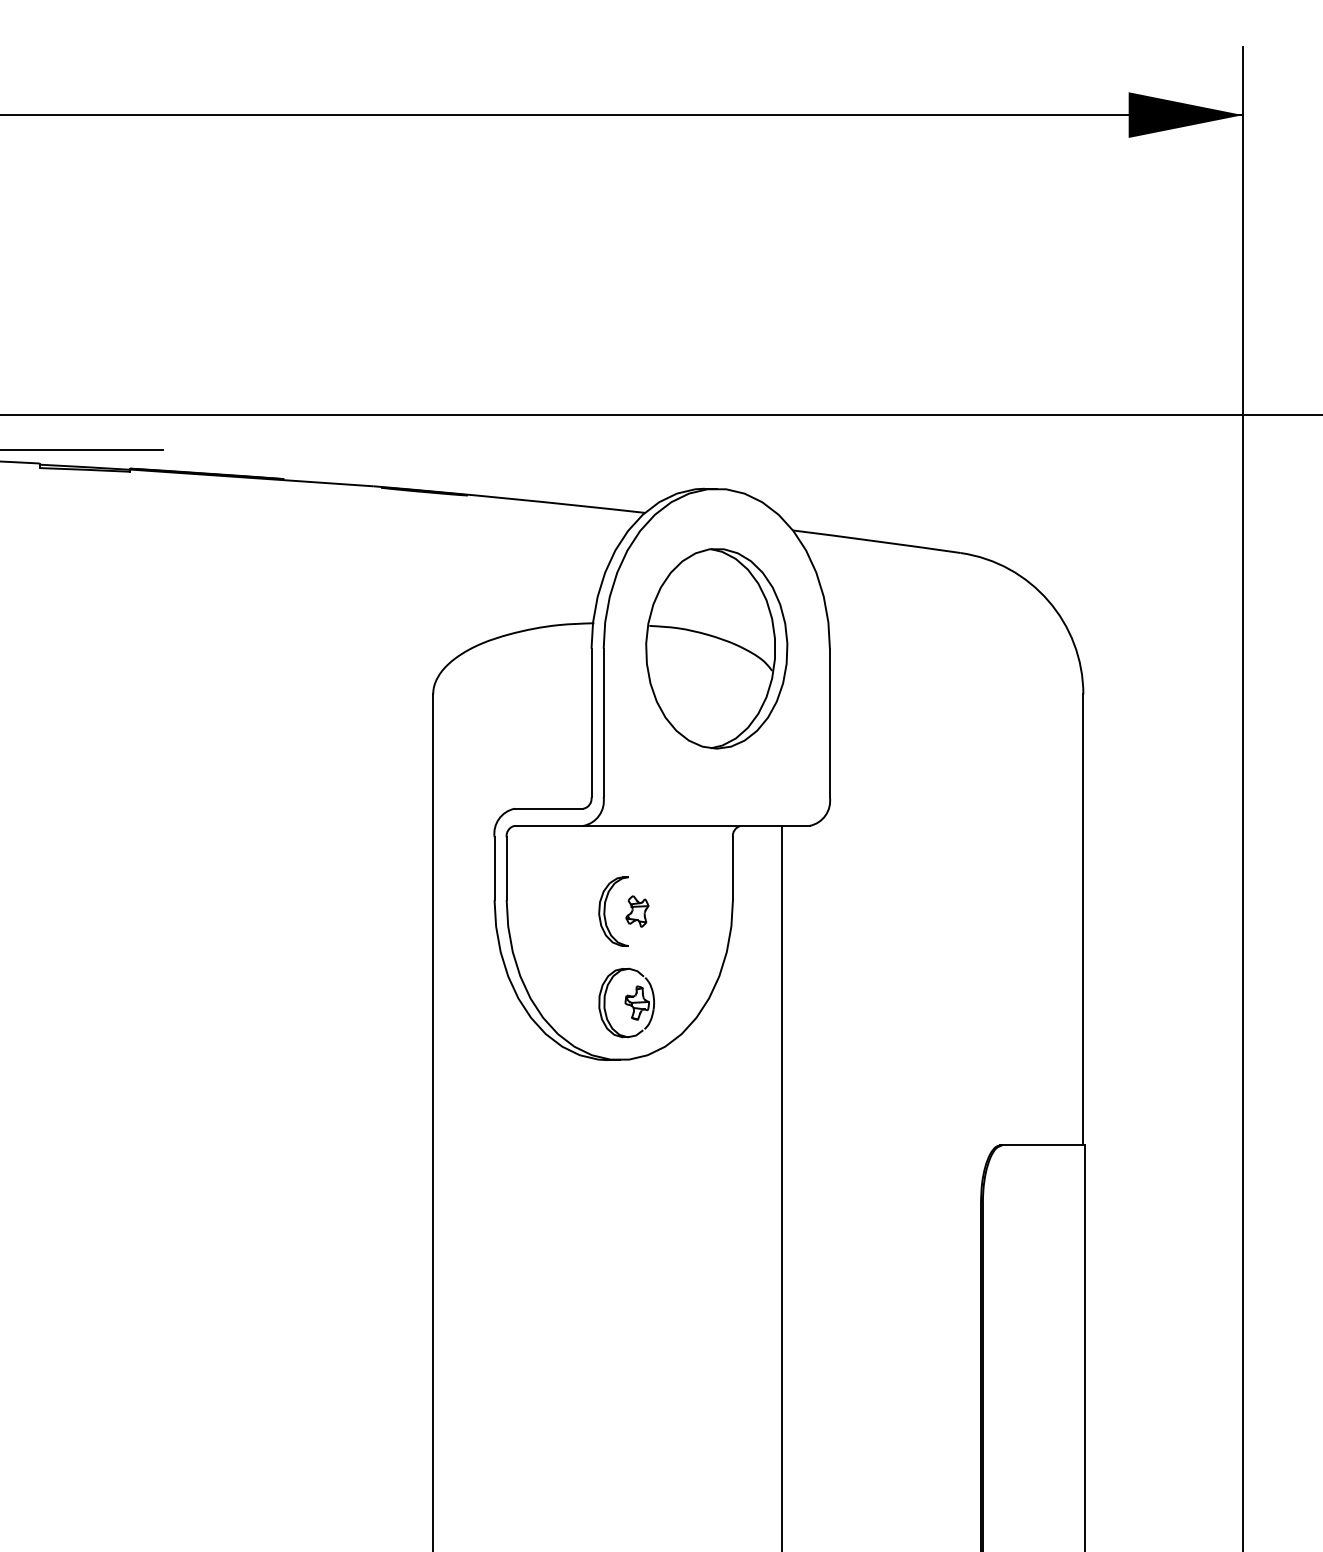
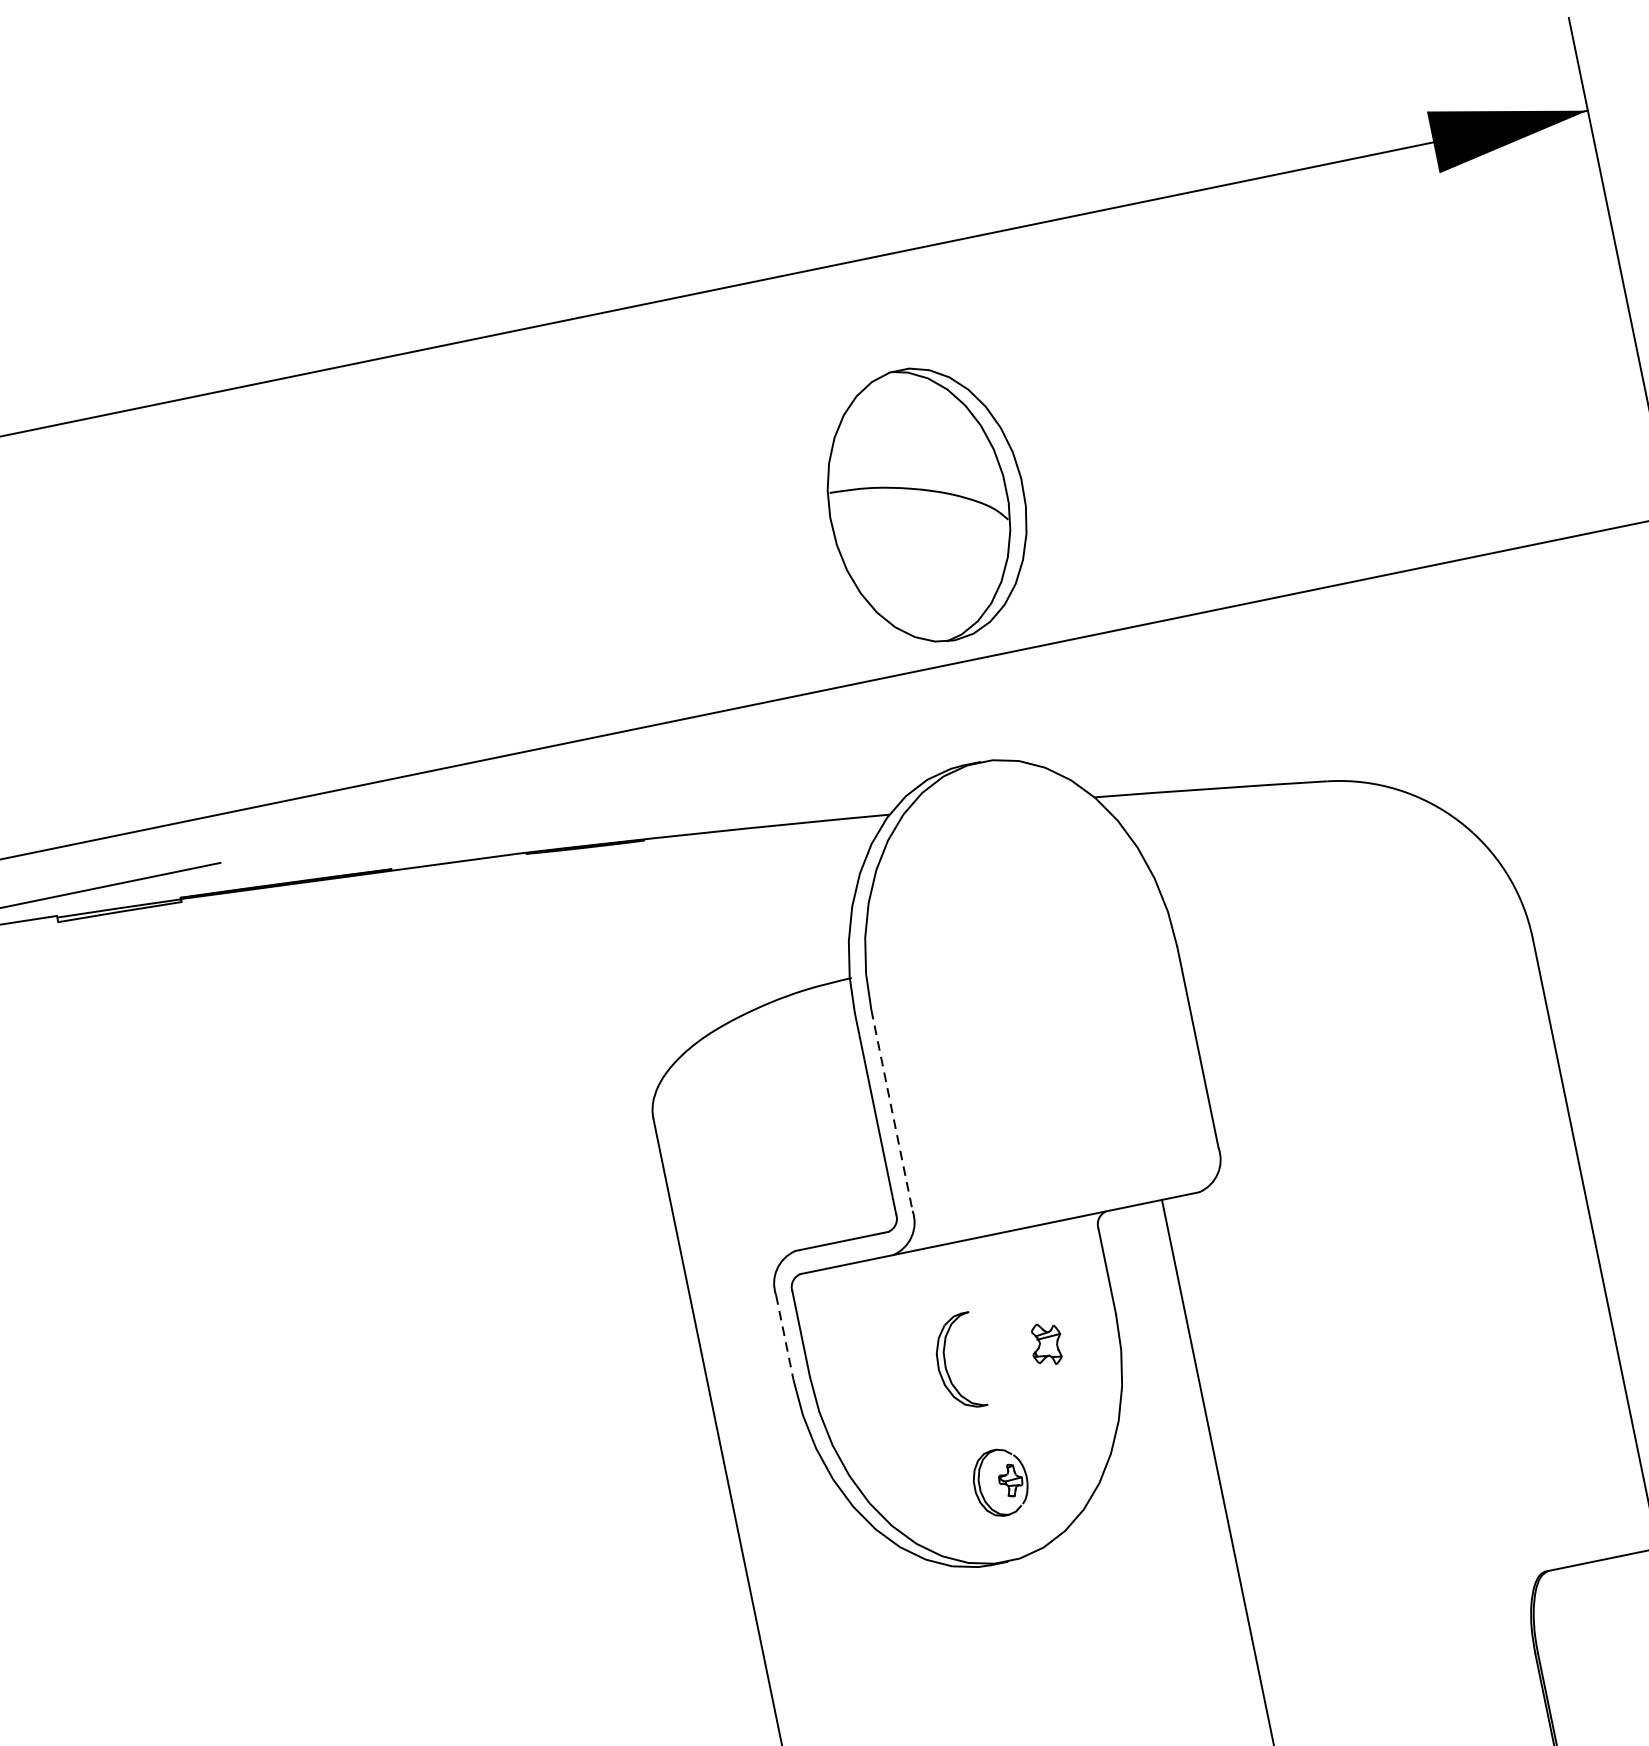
part: (716, 648) -> (926, 504), moved
line: (603, 723) -> (891, 1111), solid -> dashed
line: (494, 869) -> (784, 1338), solid -> dashed
part: (637, 911) -> (1046, 1344), moved
part: (626, 1002) -> (1000, 1482), size x0.7

